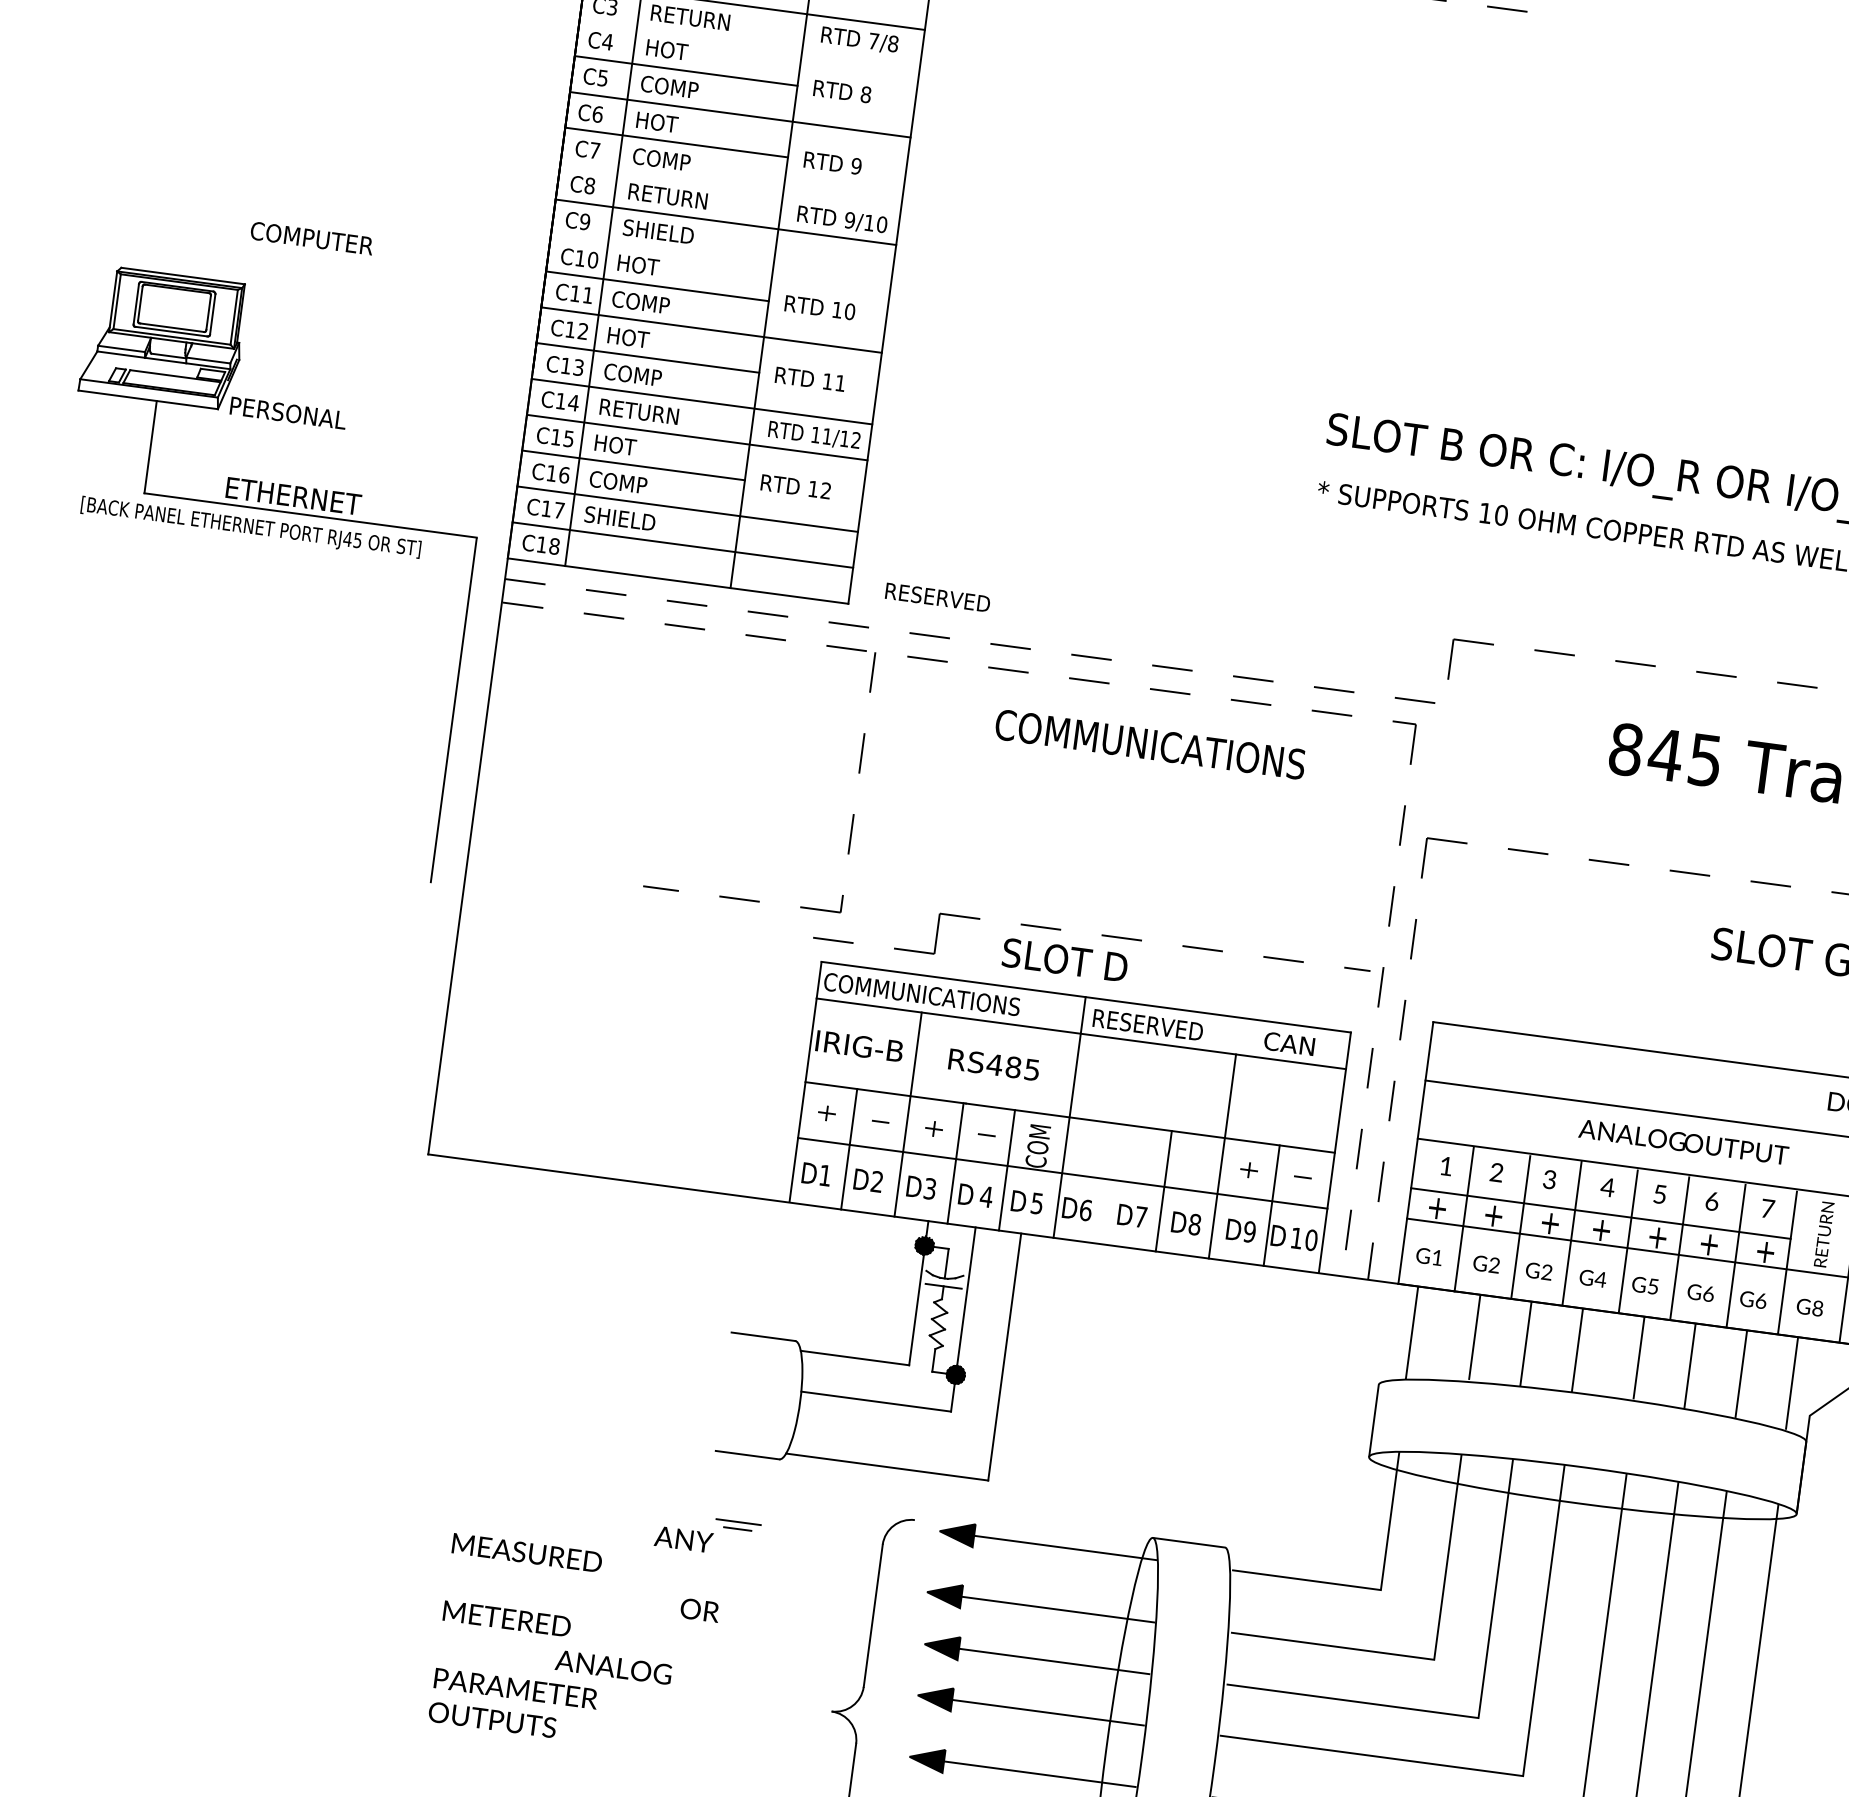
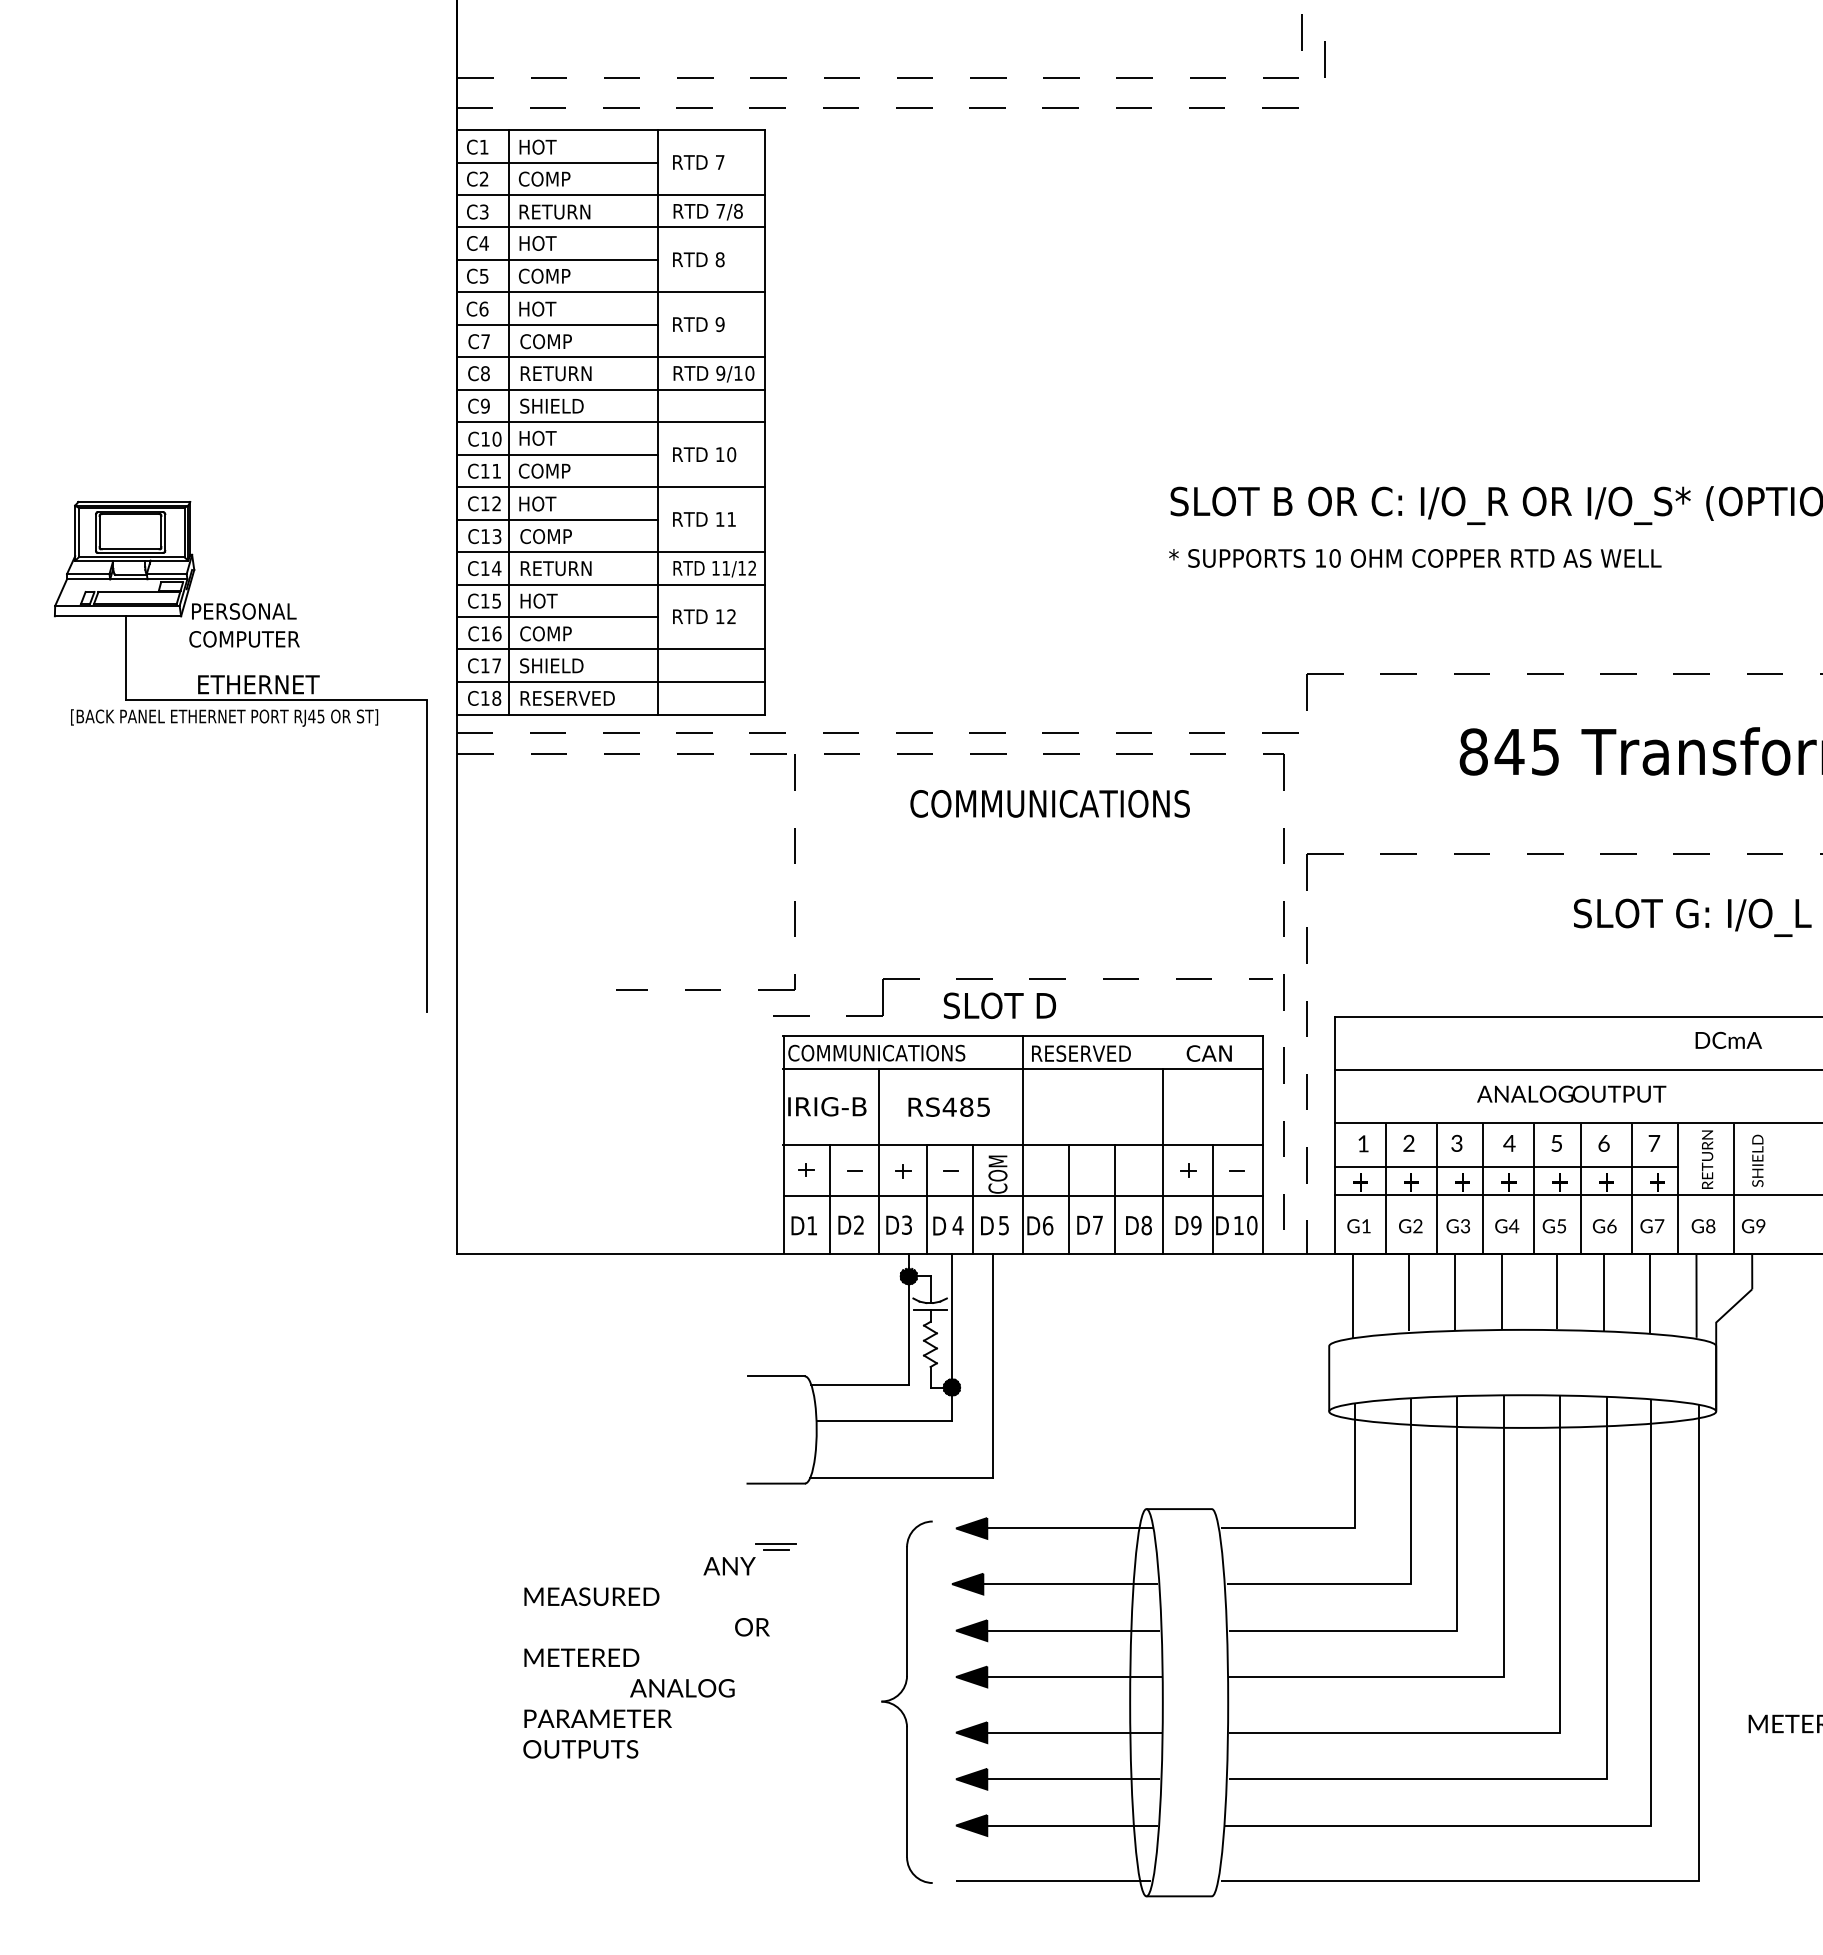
line: (749, 42) -> (610, 227), added
line: (730, 186) -> (610, 357), added
text: (311, 238) -> (244, 639), moved
line: (720, 258) -> (610, 422), added
text: (937, 596) -> (567, 697), moved
line: (1113, 1184) -> (1069, 1199), added
text: (1546, 1274) -> (1465, 1228), G2 -> G3
text: (1761, 1301) -> (1659, 1226), G6 -> G7

